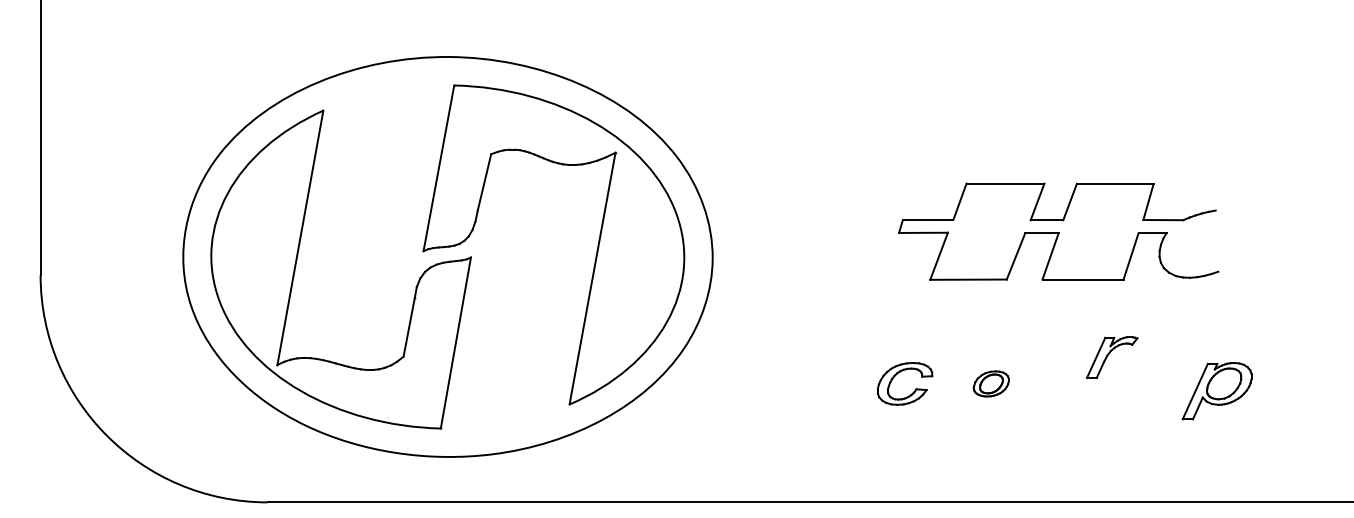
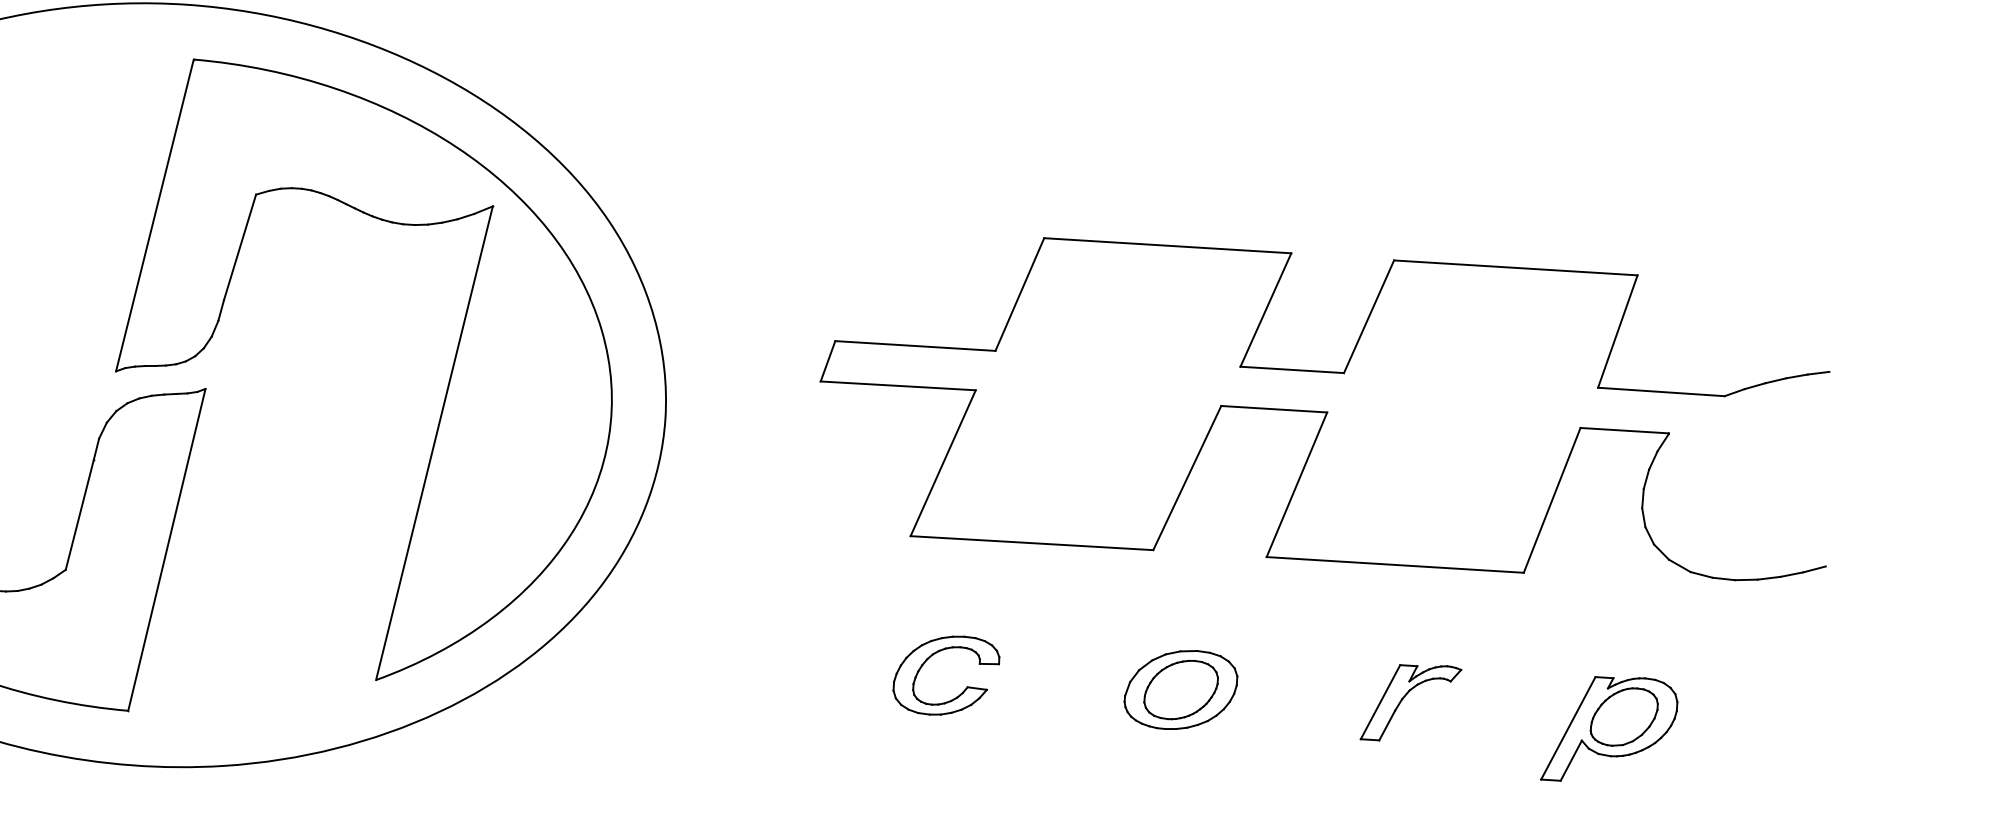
part: (1058, 231) -> (1326, 407), size x1.67
part: (1112, 357) -> (1411, 703), moved
part: (896, 375) -> (931, 658), moved
part: (991, 383) -> (1181, 689), size x1.67

